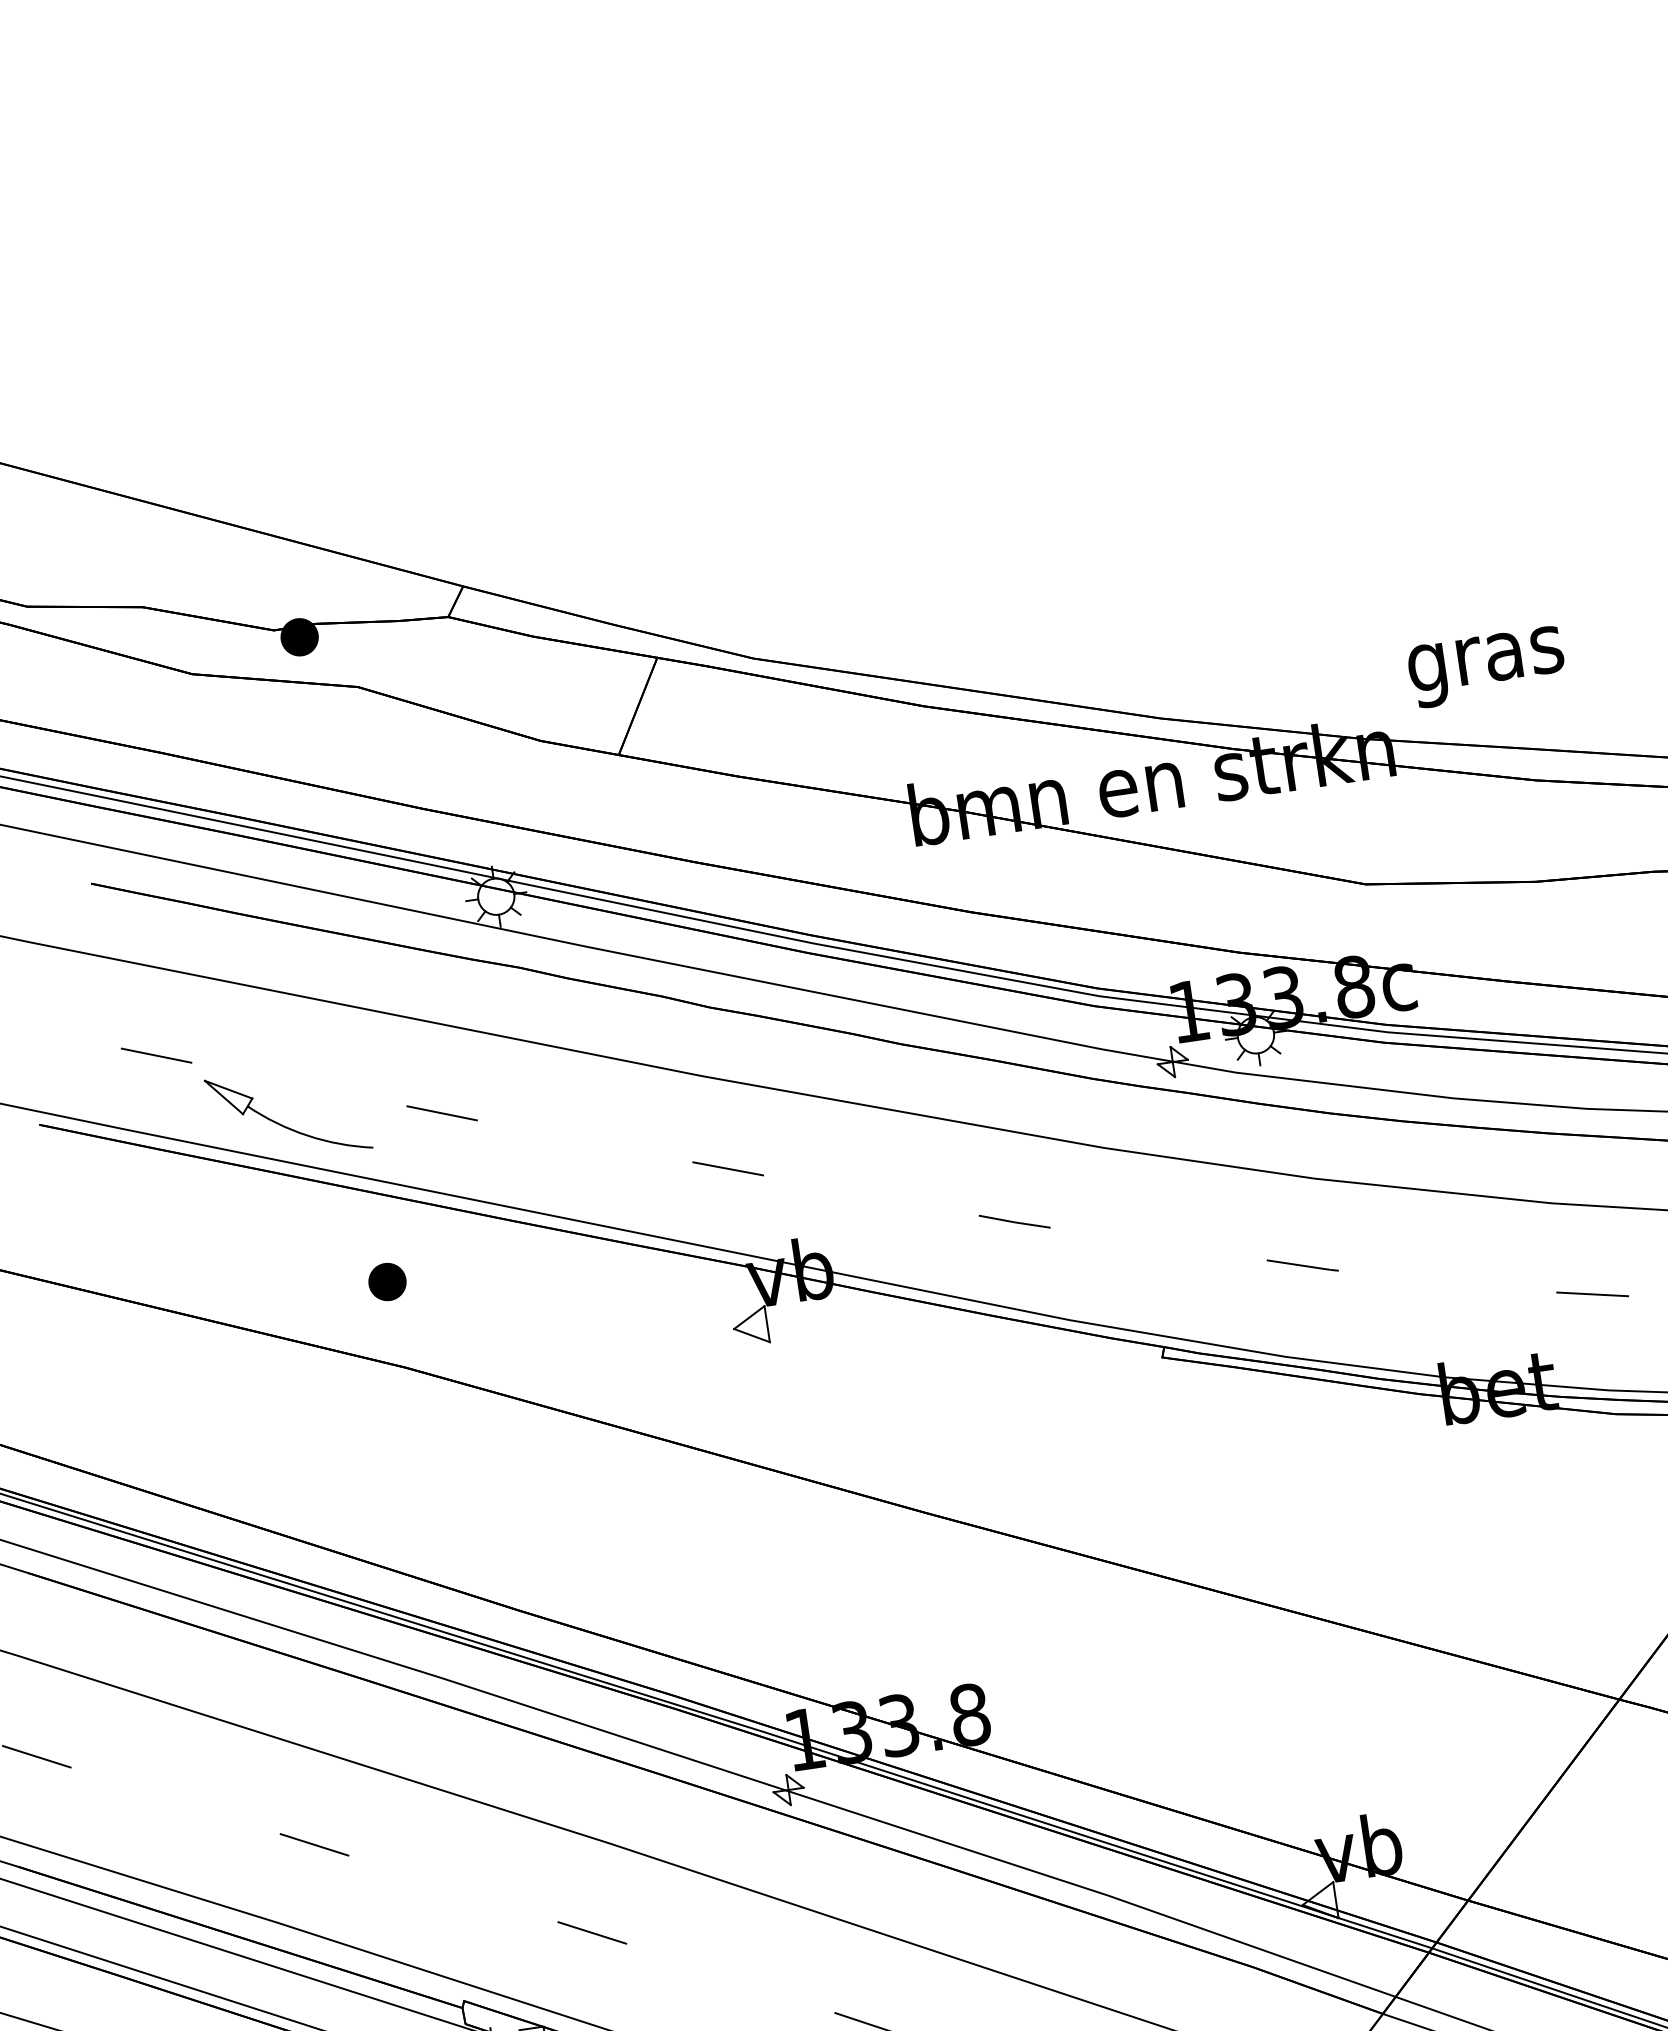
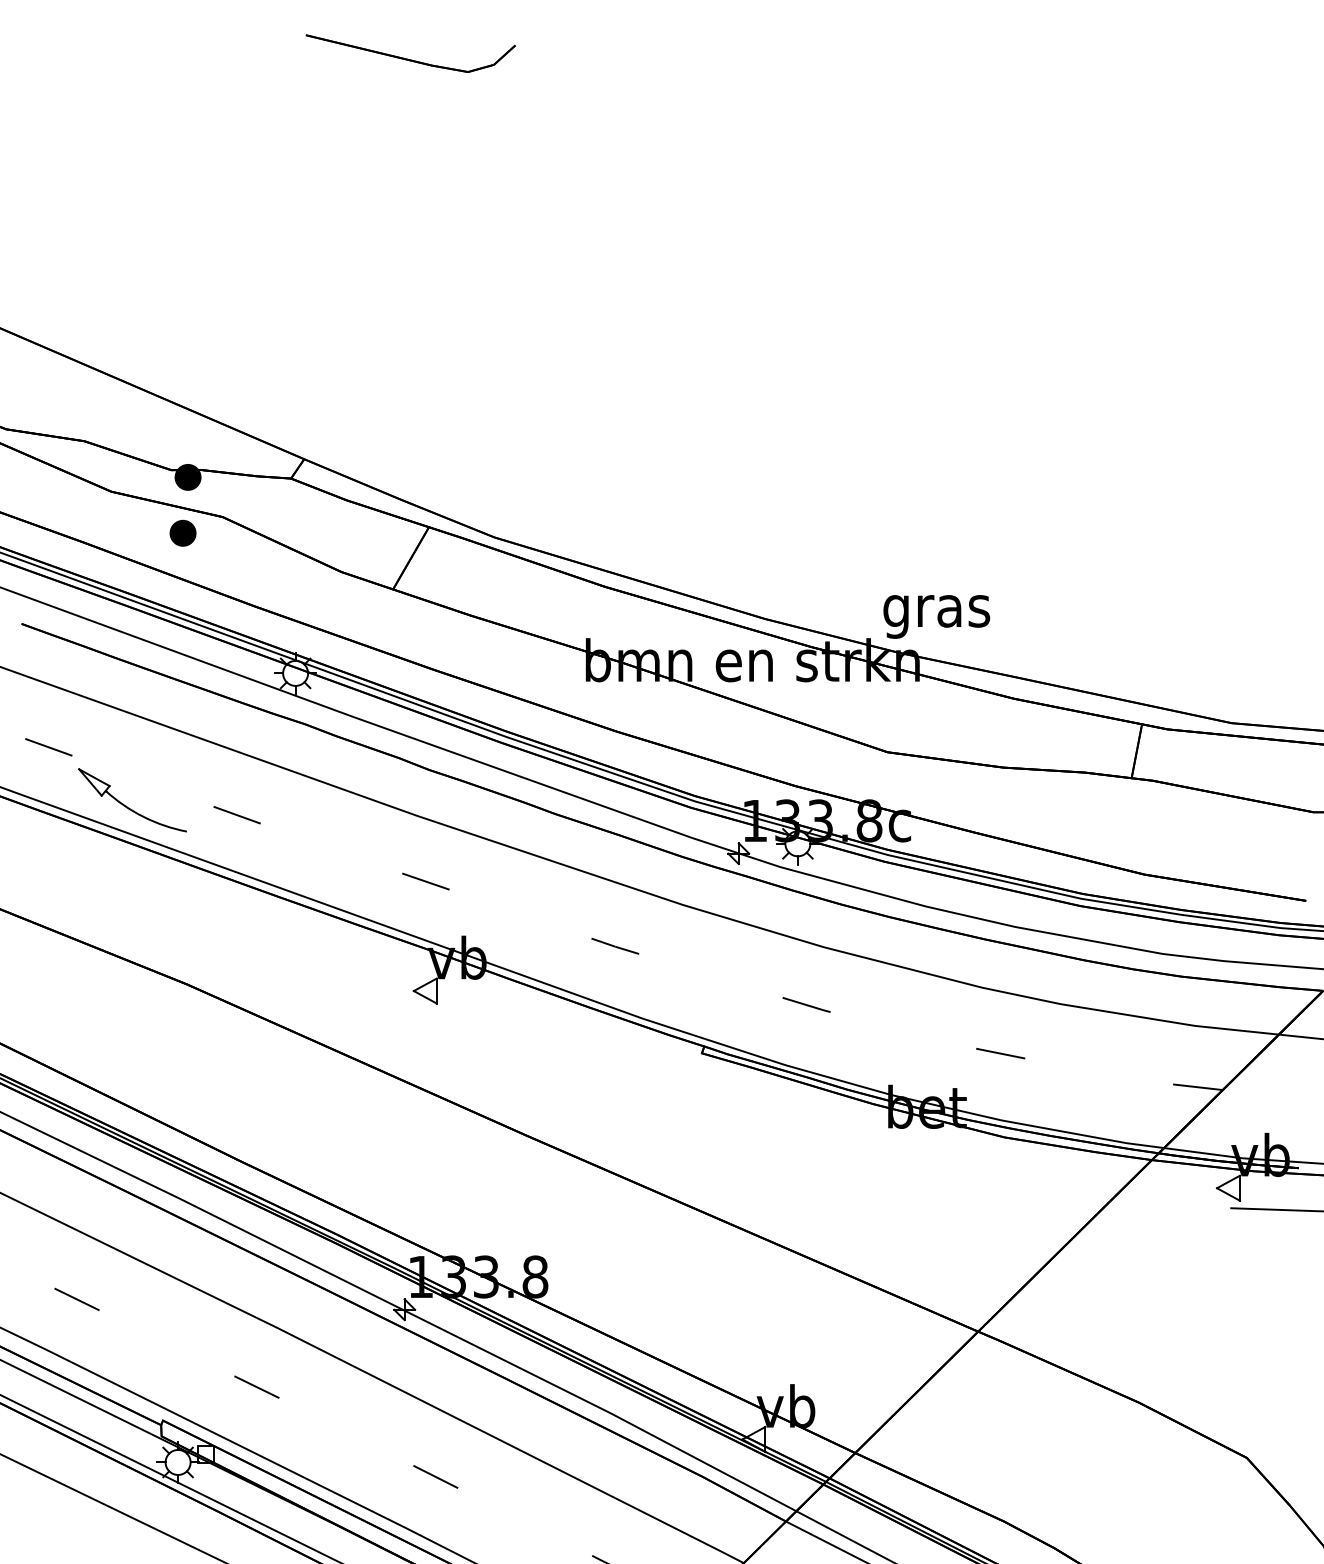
text: (1486, 666) -> (936, 616), moved
part: (386, 1280) -> (182, 532), moved

